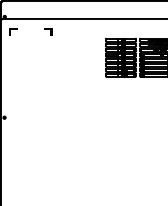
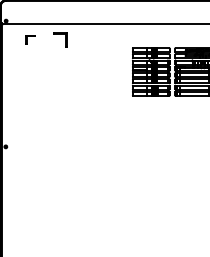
part: (13, 31) -> (30, 39), moved
part: (48, 31) -> (60, 39), size x1.6

